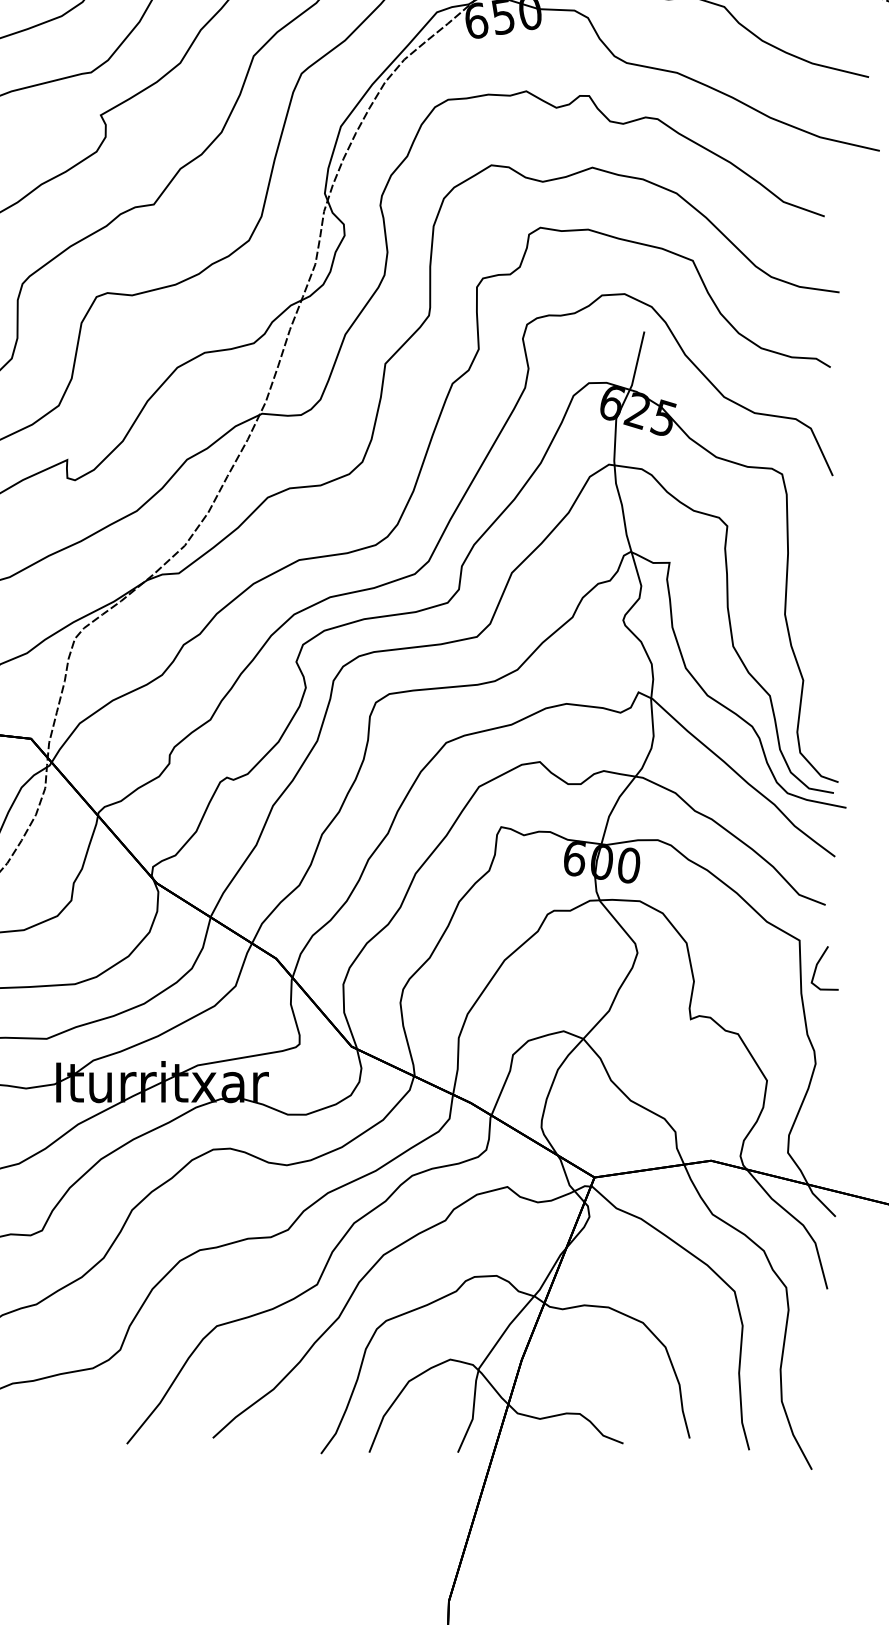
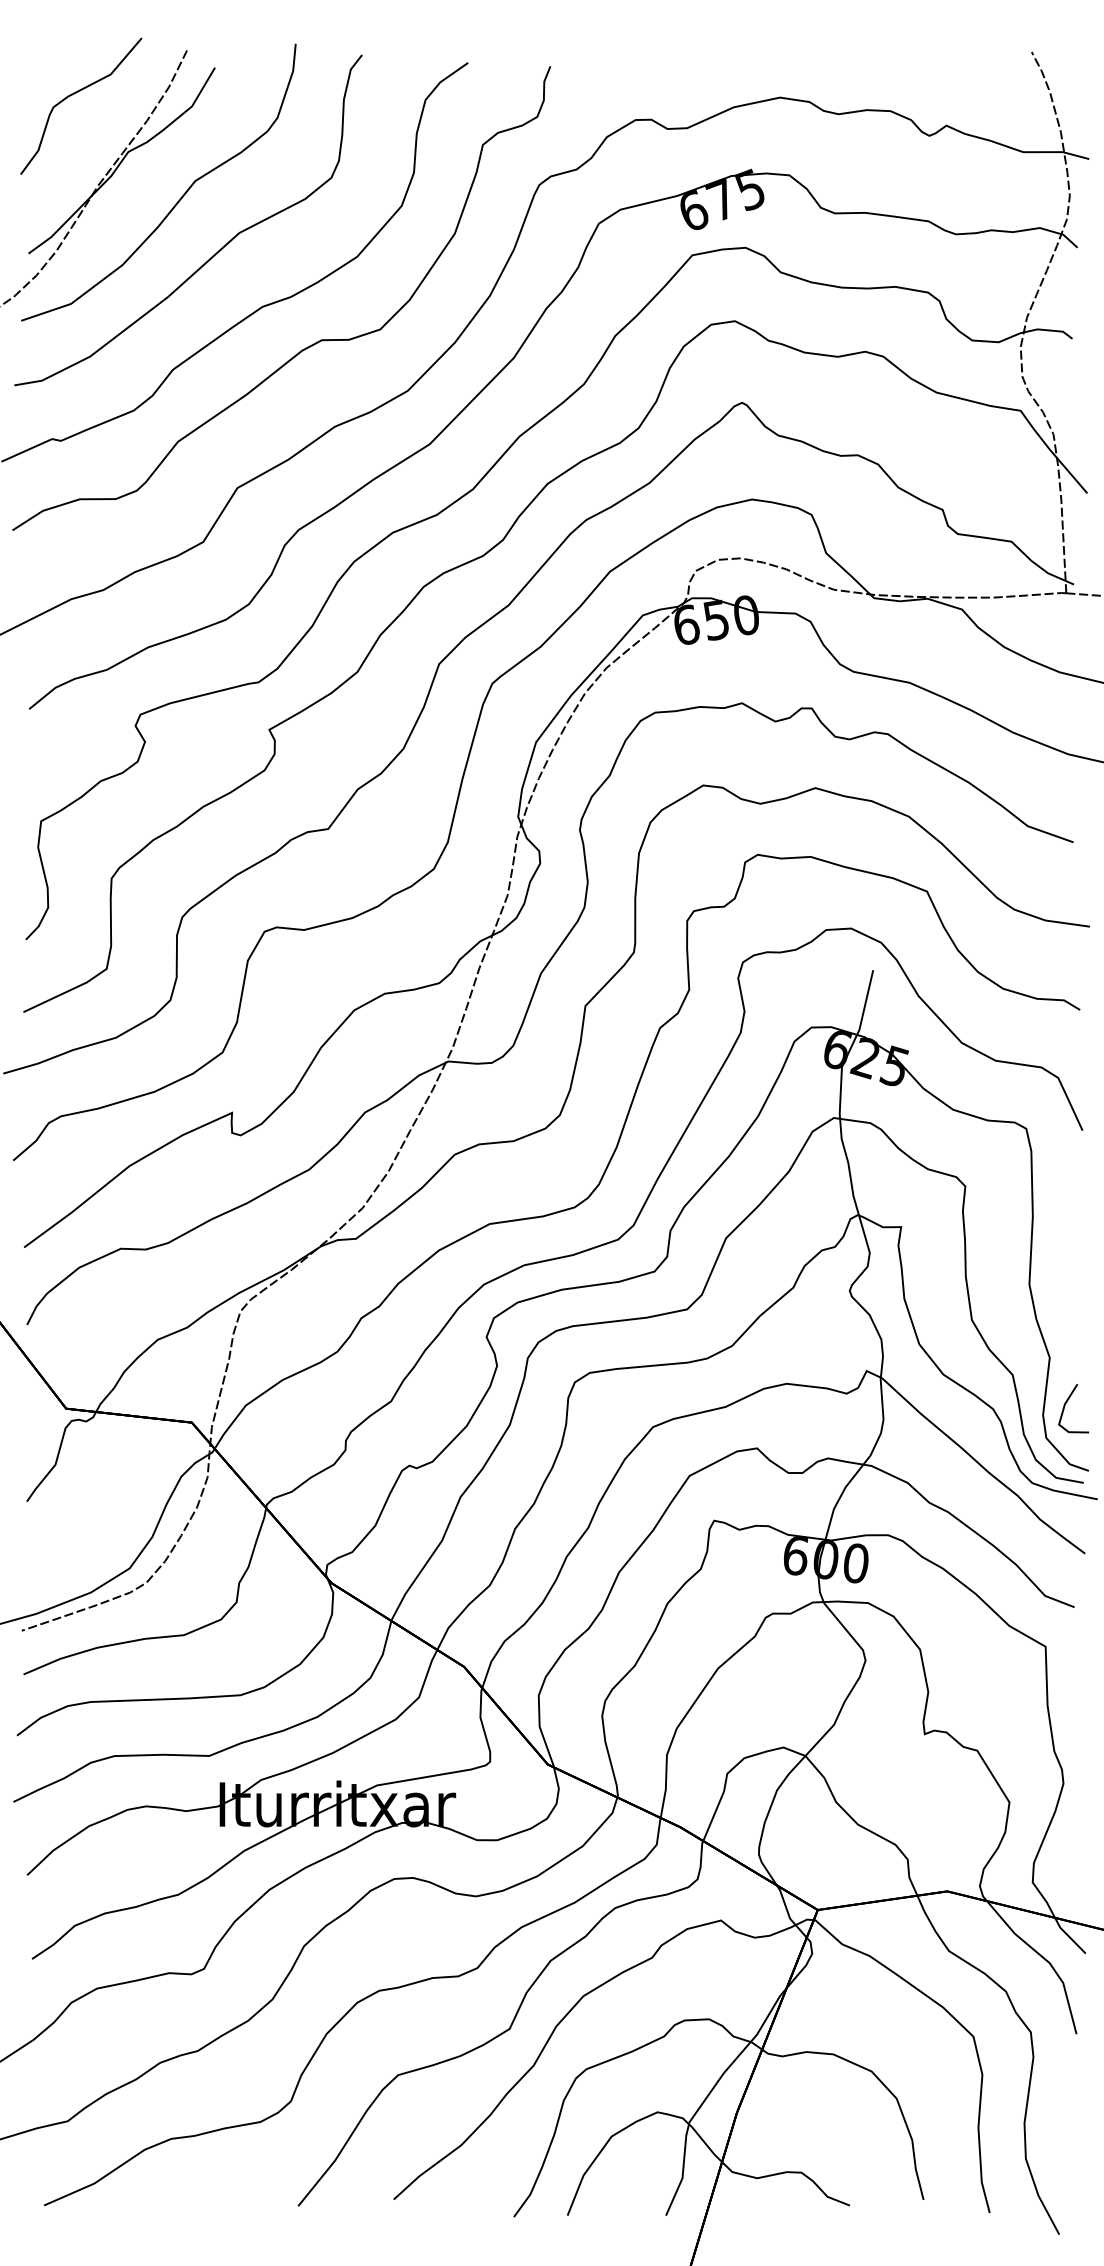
line: (817, 966) -> (1065, 1406), moved

